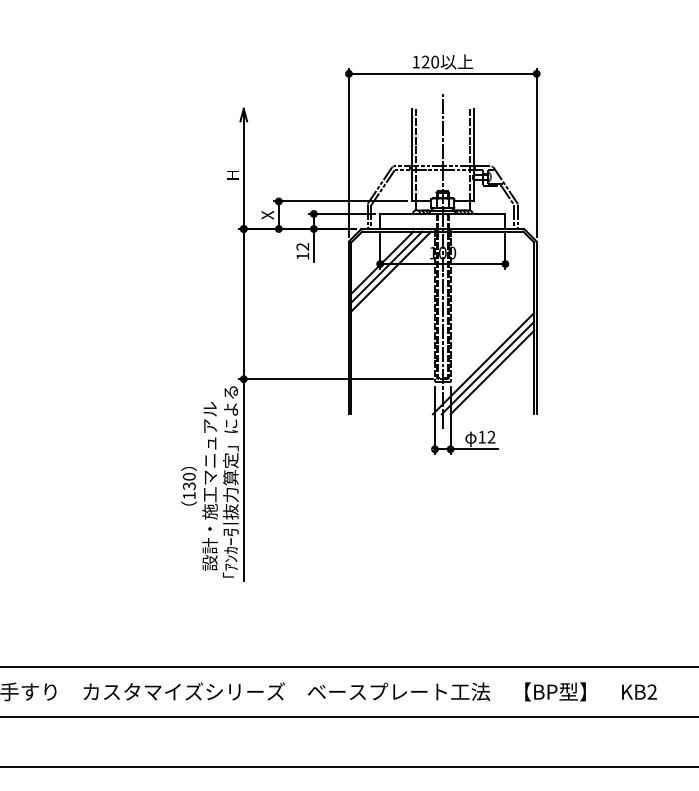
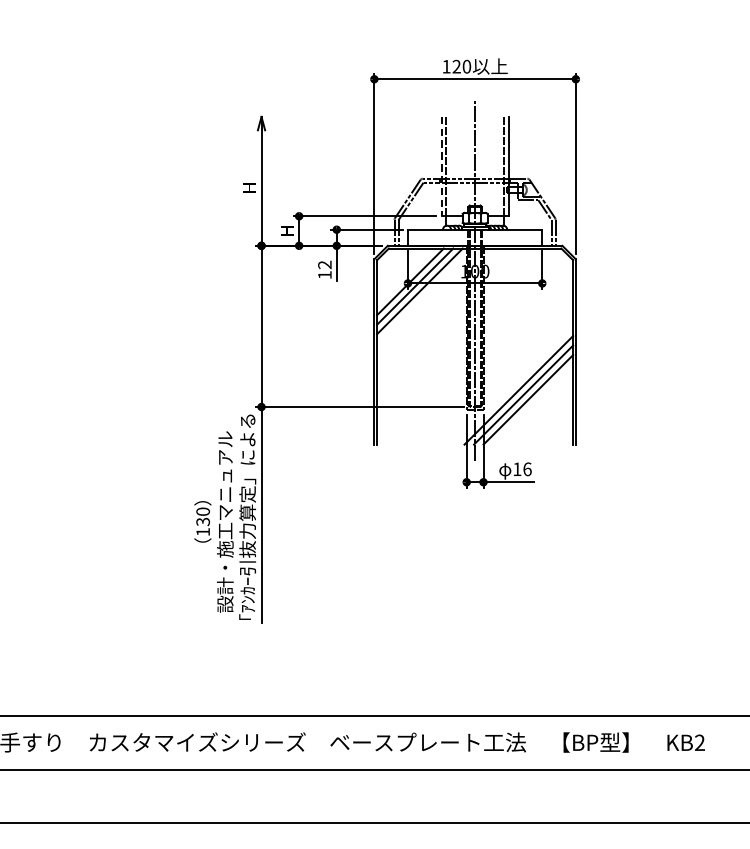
line: (411, 155) -> (441, 166), solid -> dashed
text: (267, 214) -> (287, 230), X -> H
text: (491, 436) -> (527, 468), 12 -> 16

